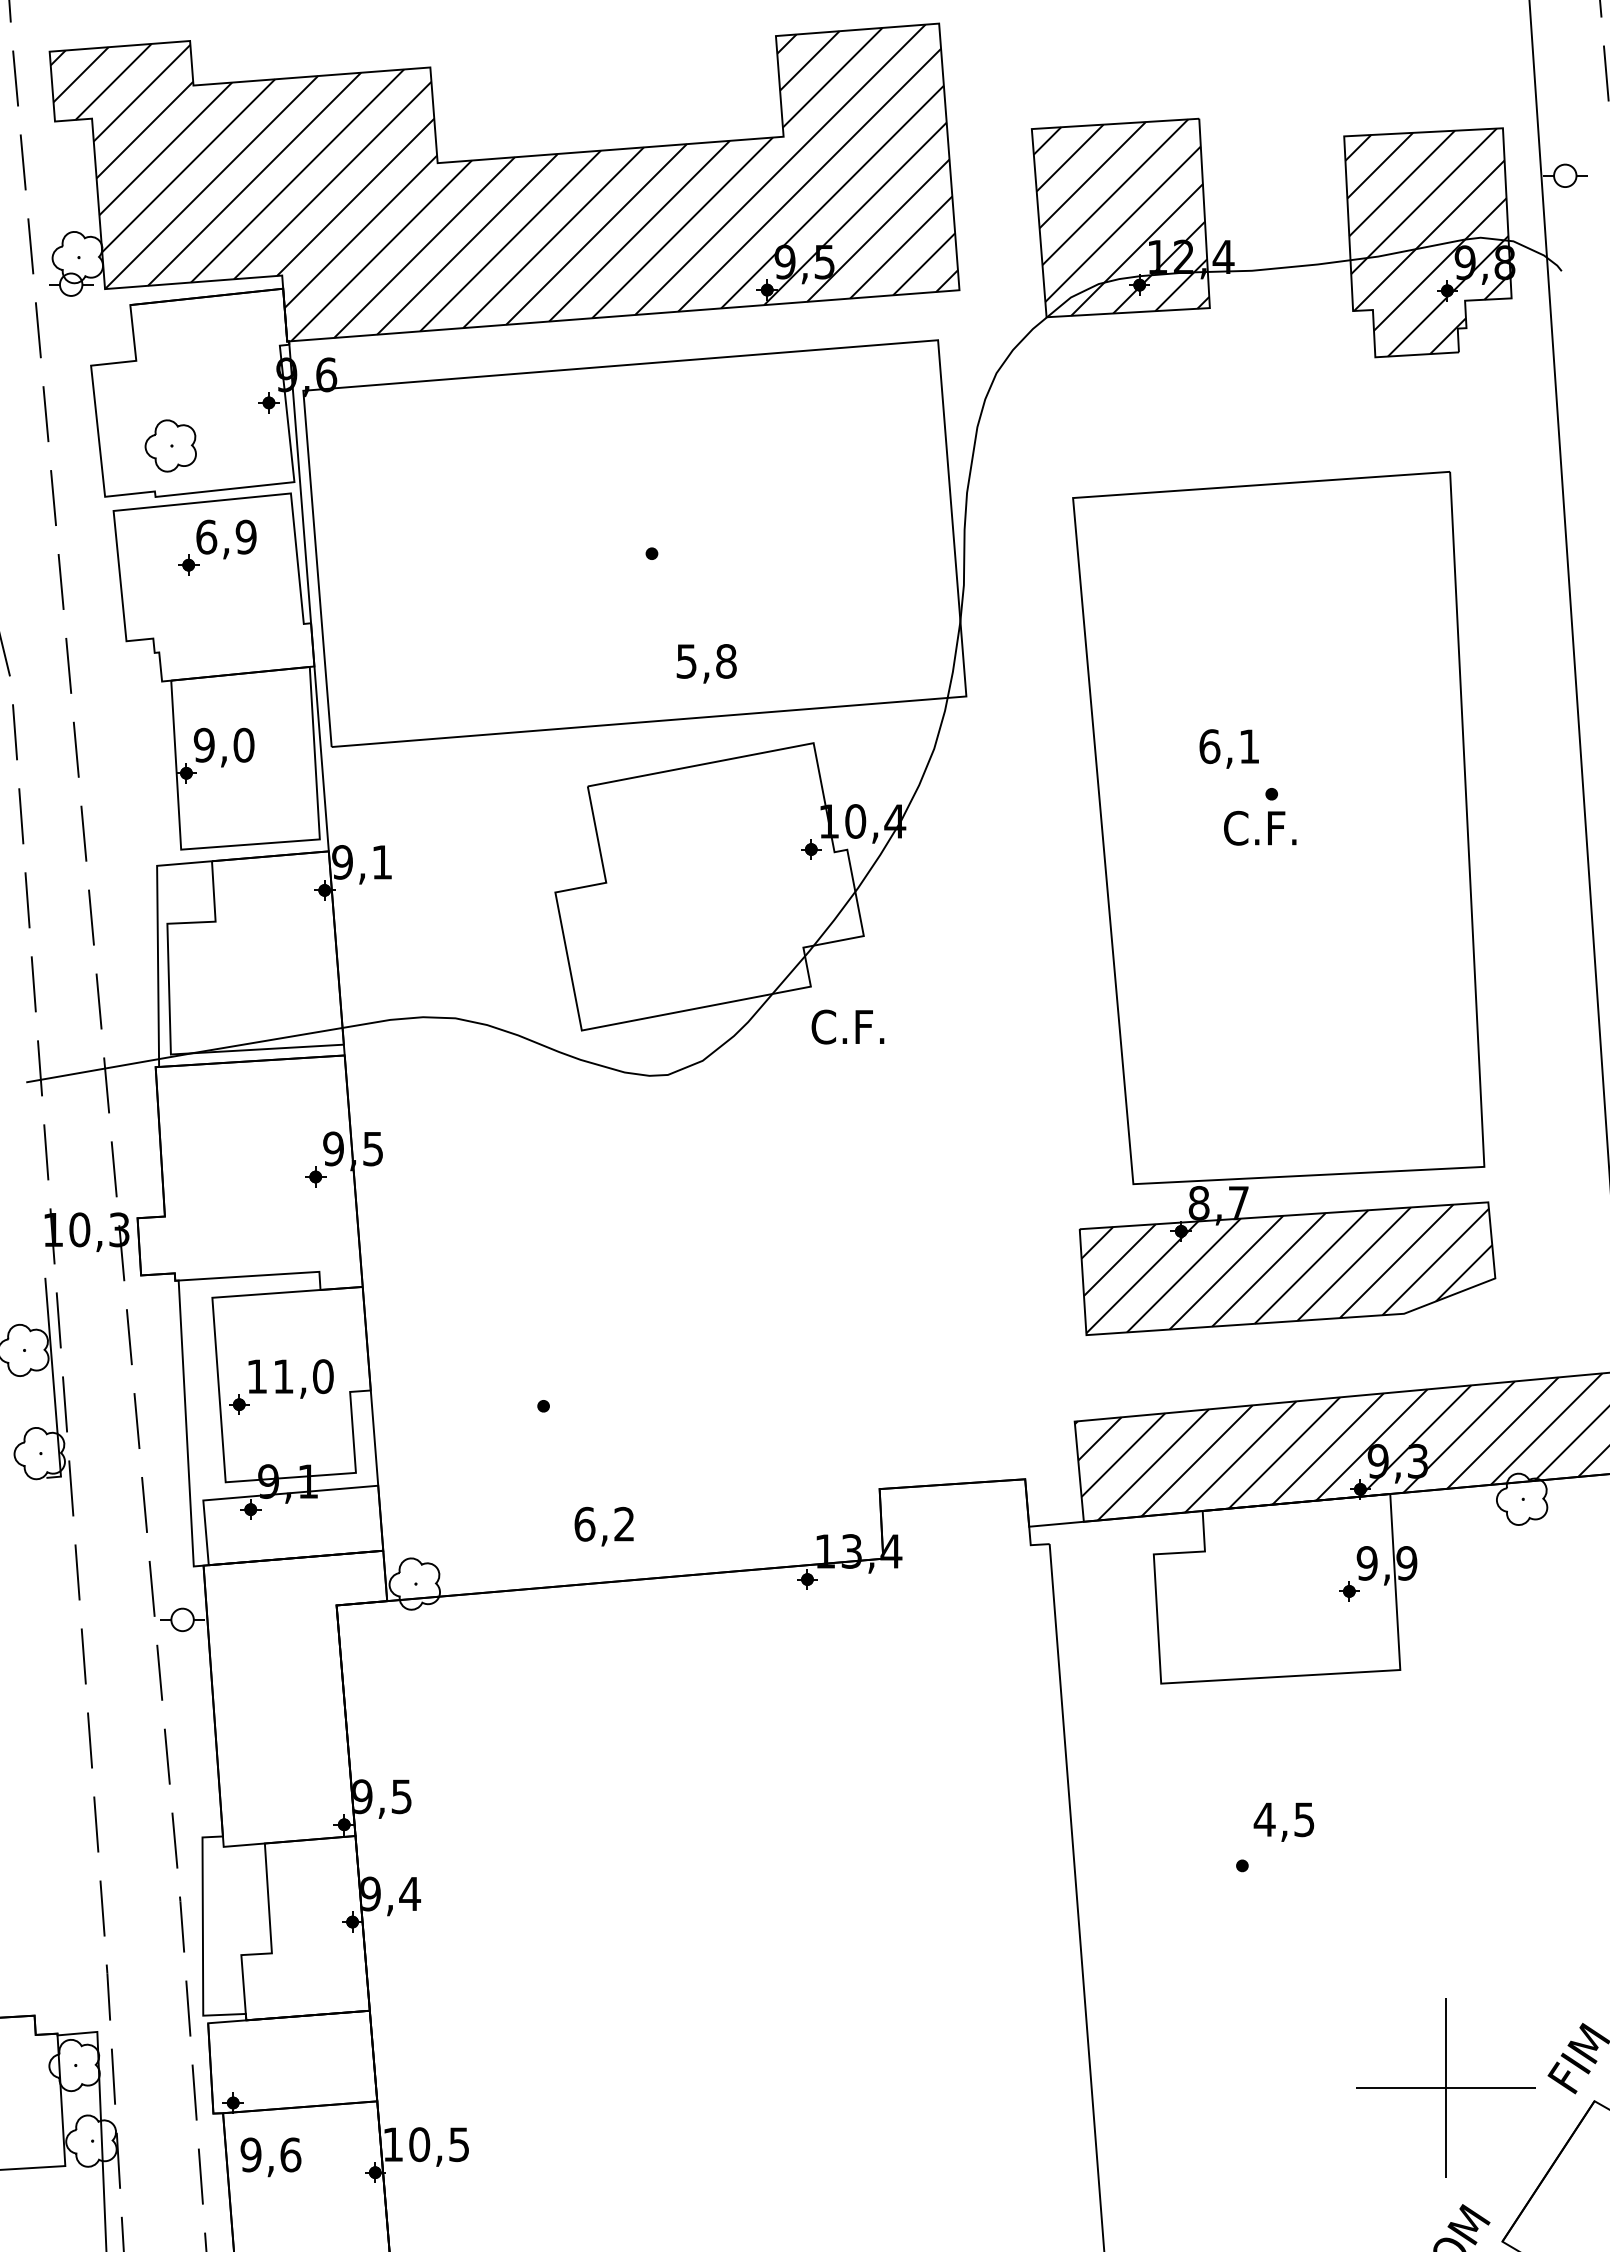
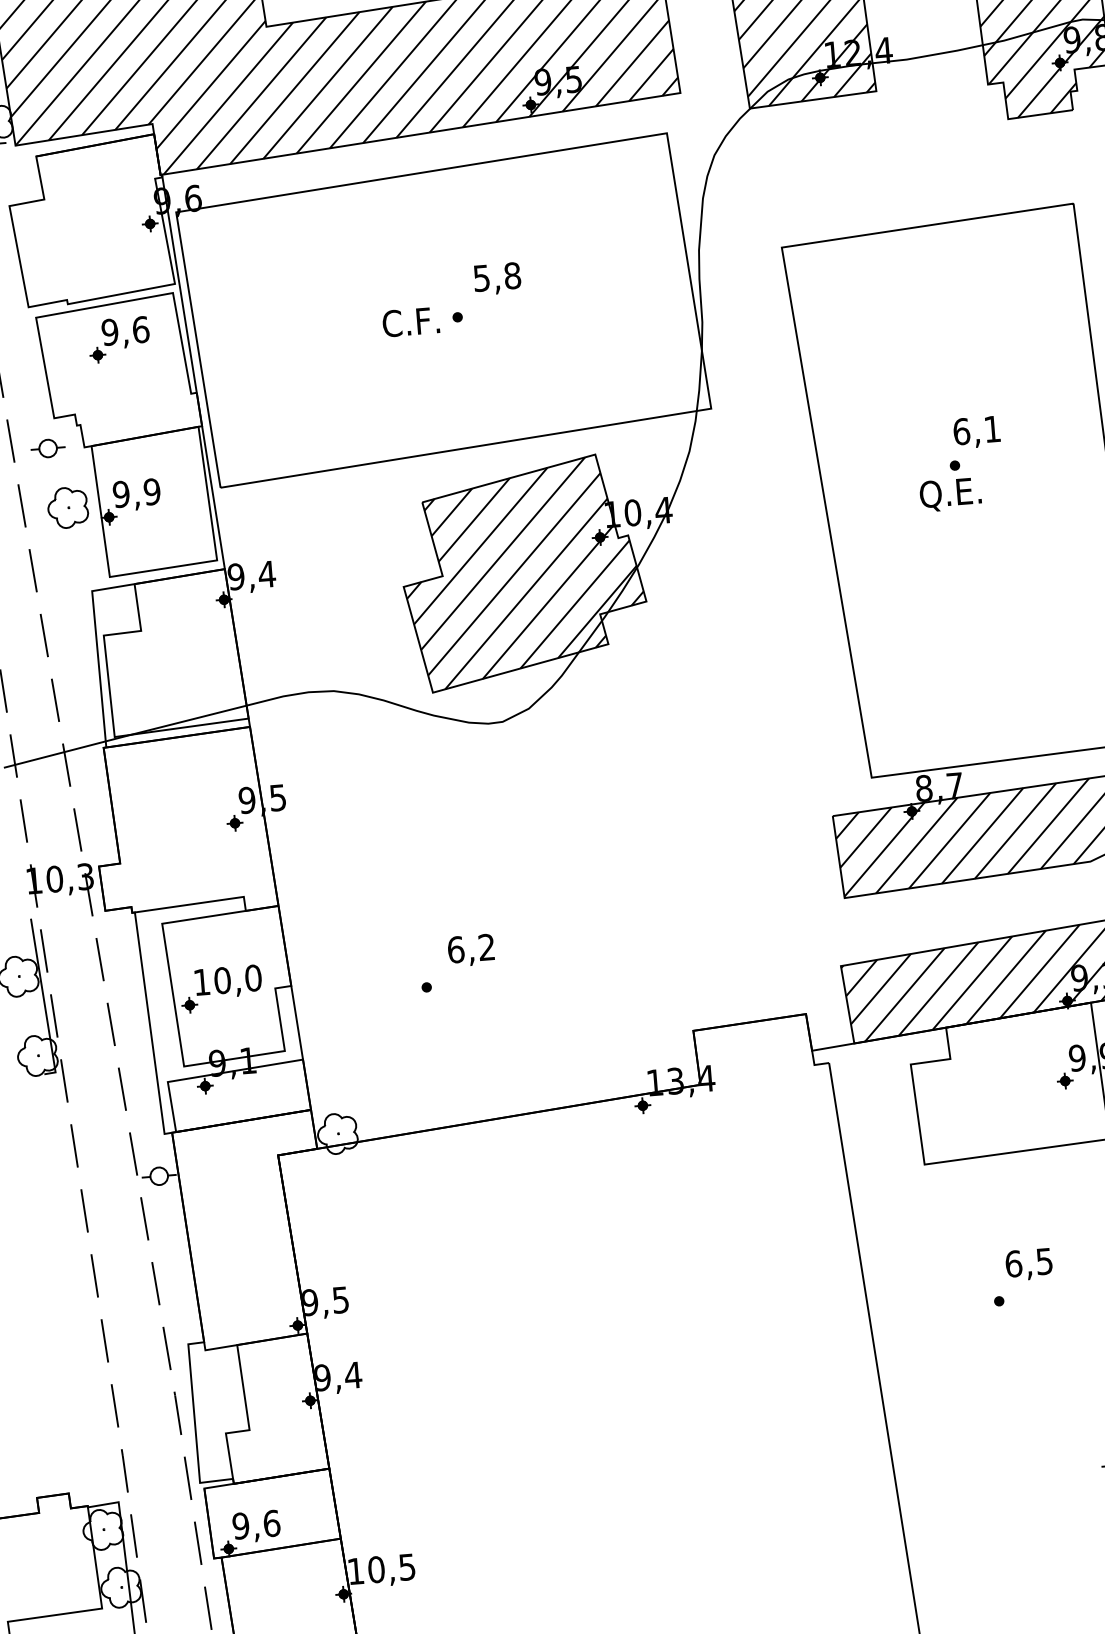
part: (170, 445) -> (67, 507), moved
text: (226, 536) -> (125, 330), 6,9 -> 9,6
text: (706, 663) -> (497, 278), moved
part: (115, 679) -> (48, 448), added
text: (243, 745) -> (151, 492), 9,0 -> 9,9
text: (1228, 748) -> (976, 432), moved
text: (1266, 831) -> (953, 494), C.F. -> Q.E.
text: (382, 862) -> (267, 574), 9,1 -> 9,4
hatch: (709, 886) -> (523, 572), added
text: (847, 1026) -> (410, 321), moved
text: (283, 1376) -> (222, 980), 11,0 -> 10,0
text: (603, 1526) -> (470, 950), moved
text: (1264, 1819) -> (1013, 1263), 4,5 -> 6,5
text: (270, 2157) -> (256, 1526), moved

